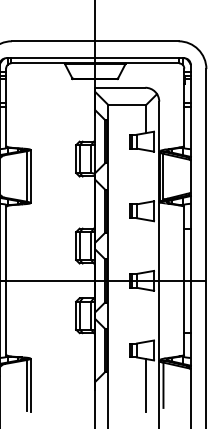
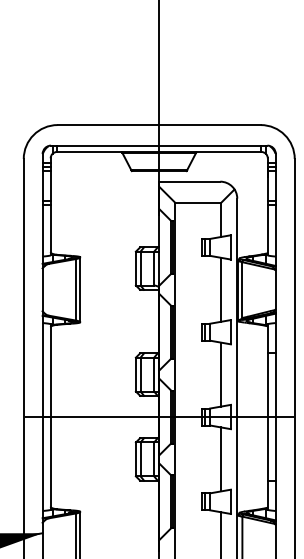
line: (146, 176) -> (221, 289), added
line: (146, 245) -> (221, 374), added
line: (146, 315) -> (221, 459), added

